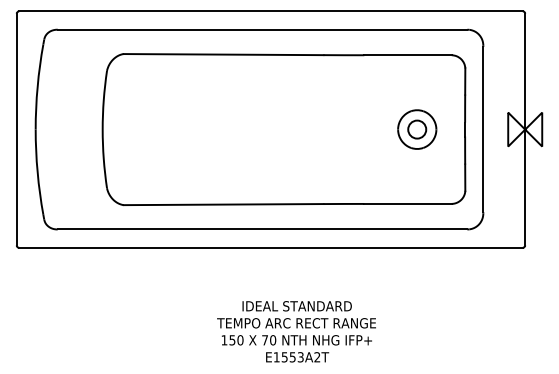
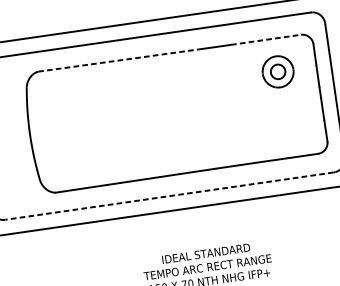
line: (223, 54) -> (118, 60), solid -> dashed
line: (408, 55) -> (266, 39), solid -> dashed
part: (417, 129) -> (278, 71), moved
line: (262, 229) -> (169, 196), solid -> dashed

